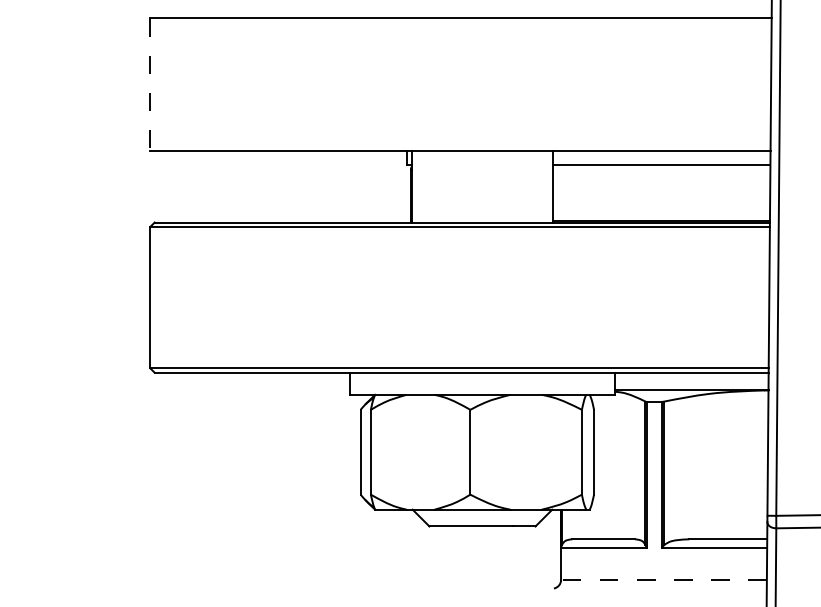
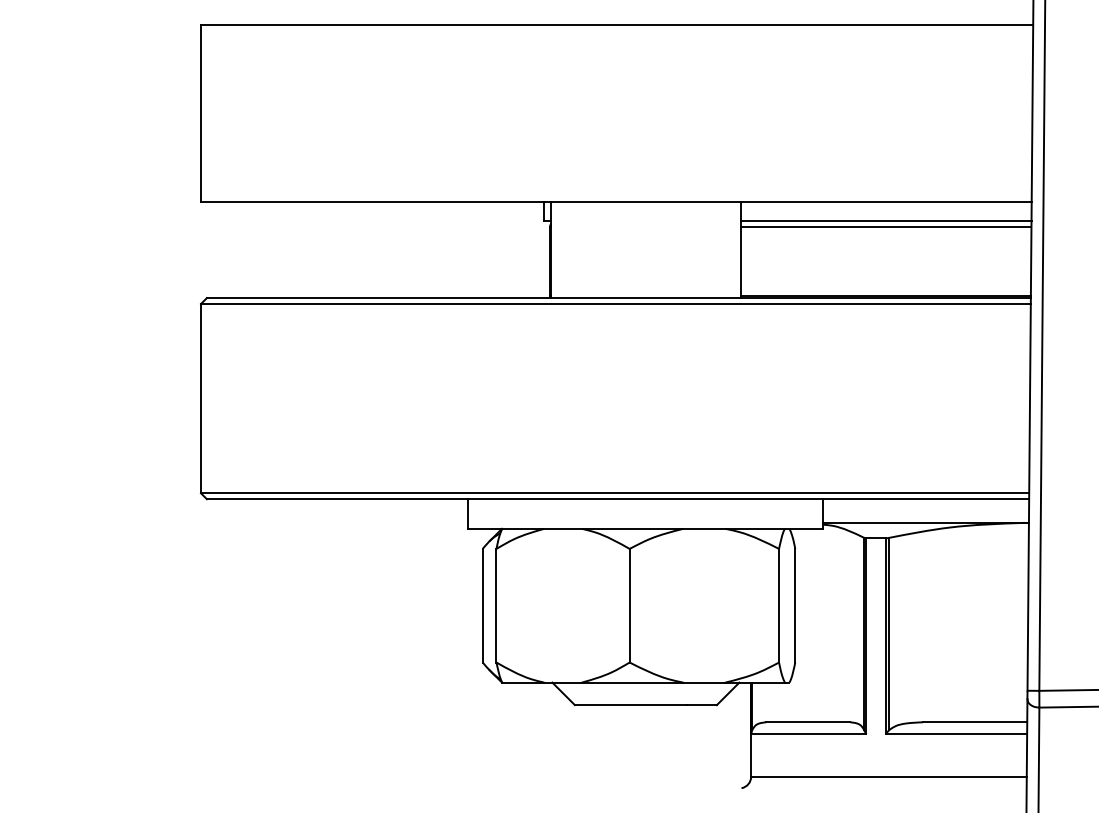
line: (150, 85) -> (201, 114), dashed -> solid
line: (661, 169) -> (885, 227), added
line: (664, 579) -> (889, 776), dashed -> solid

